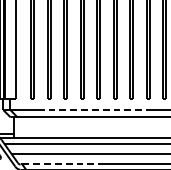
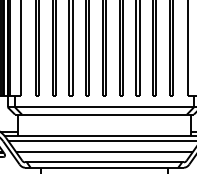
line: (98, 110) -> (104, 107), dashed -> solid
line: (60, 164) -> (65, 162), dashed -> solid

